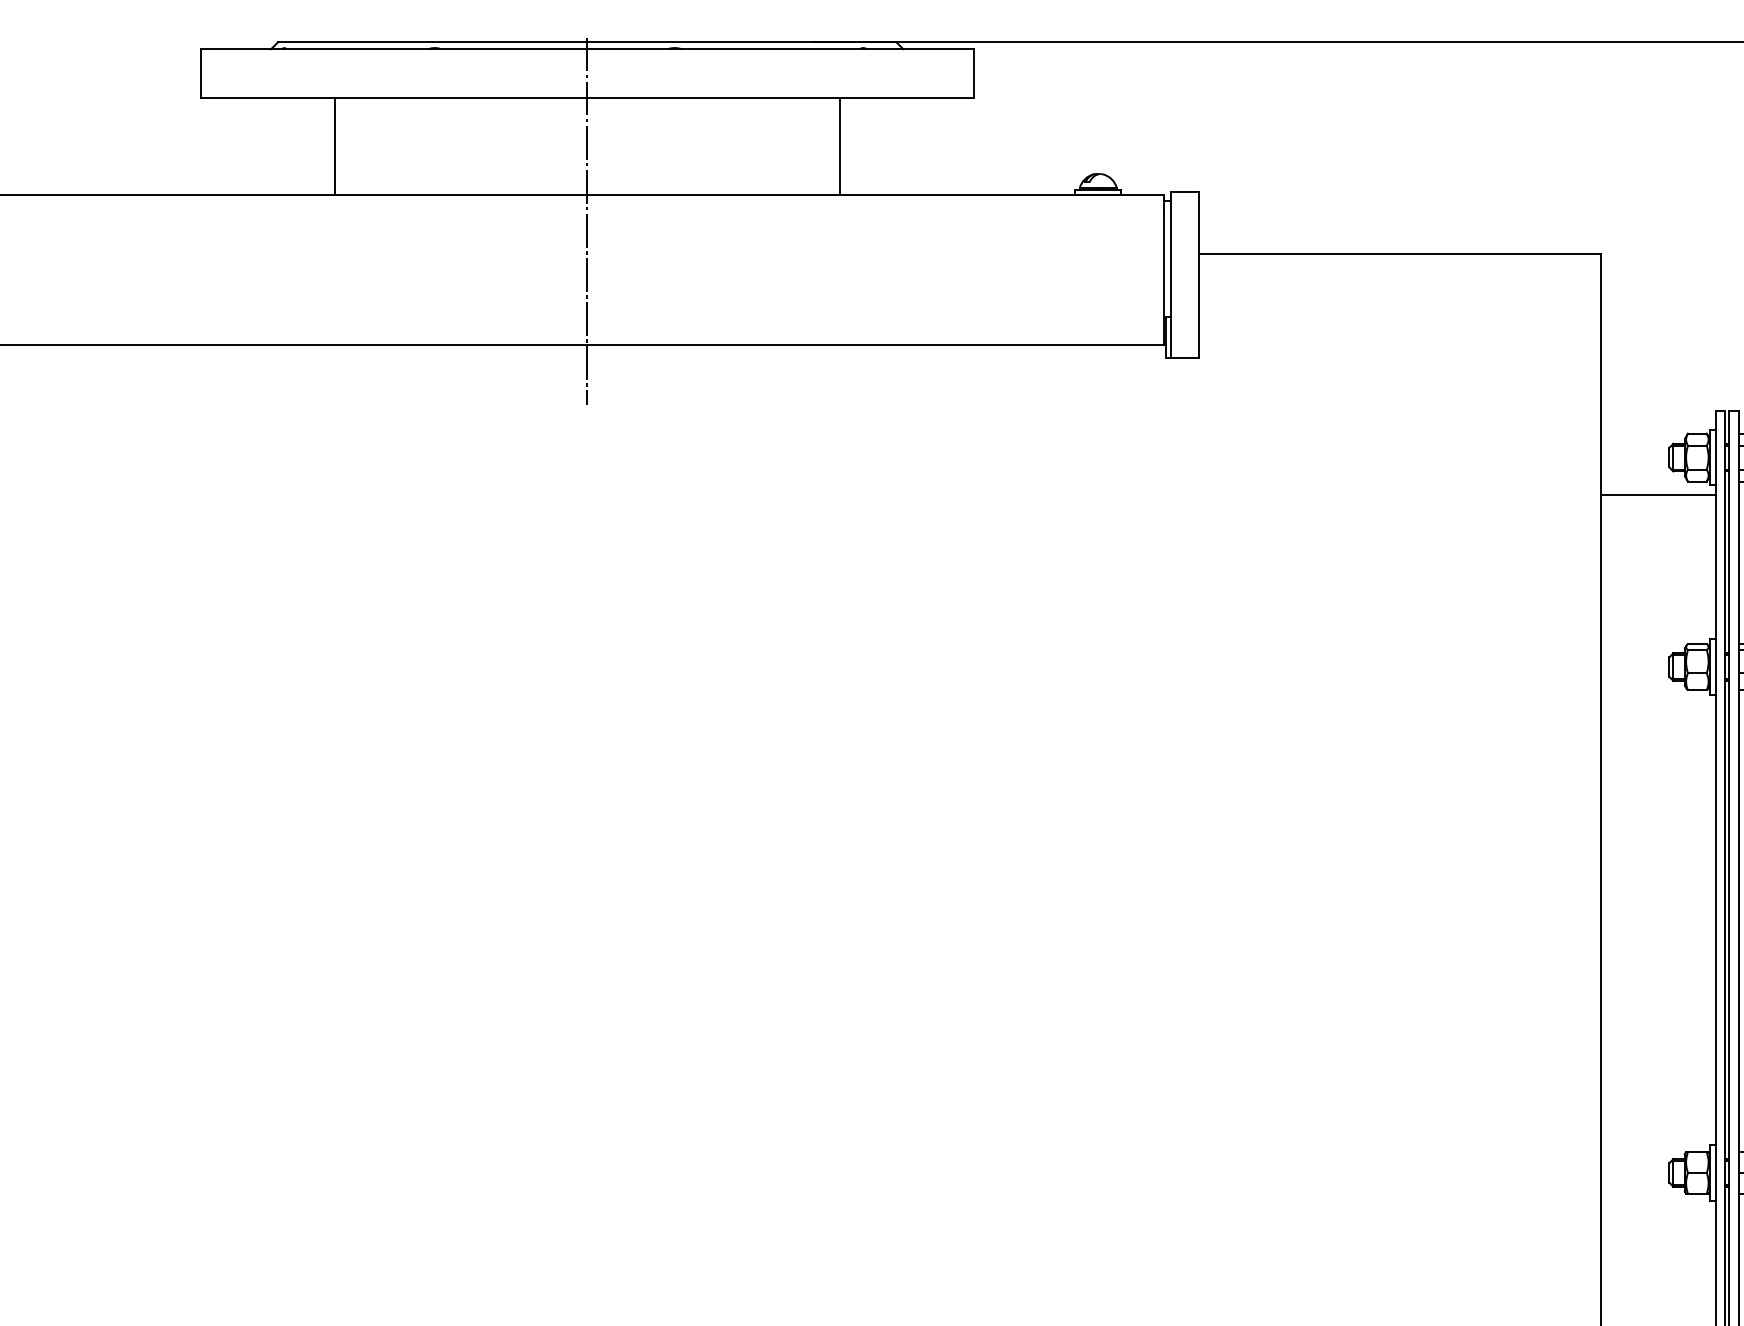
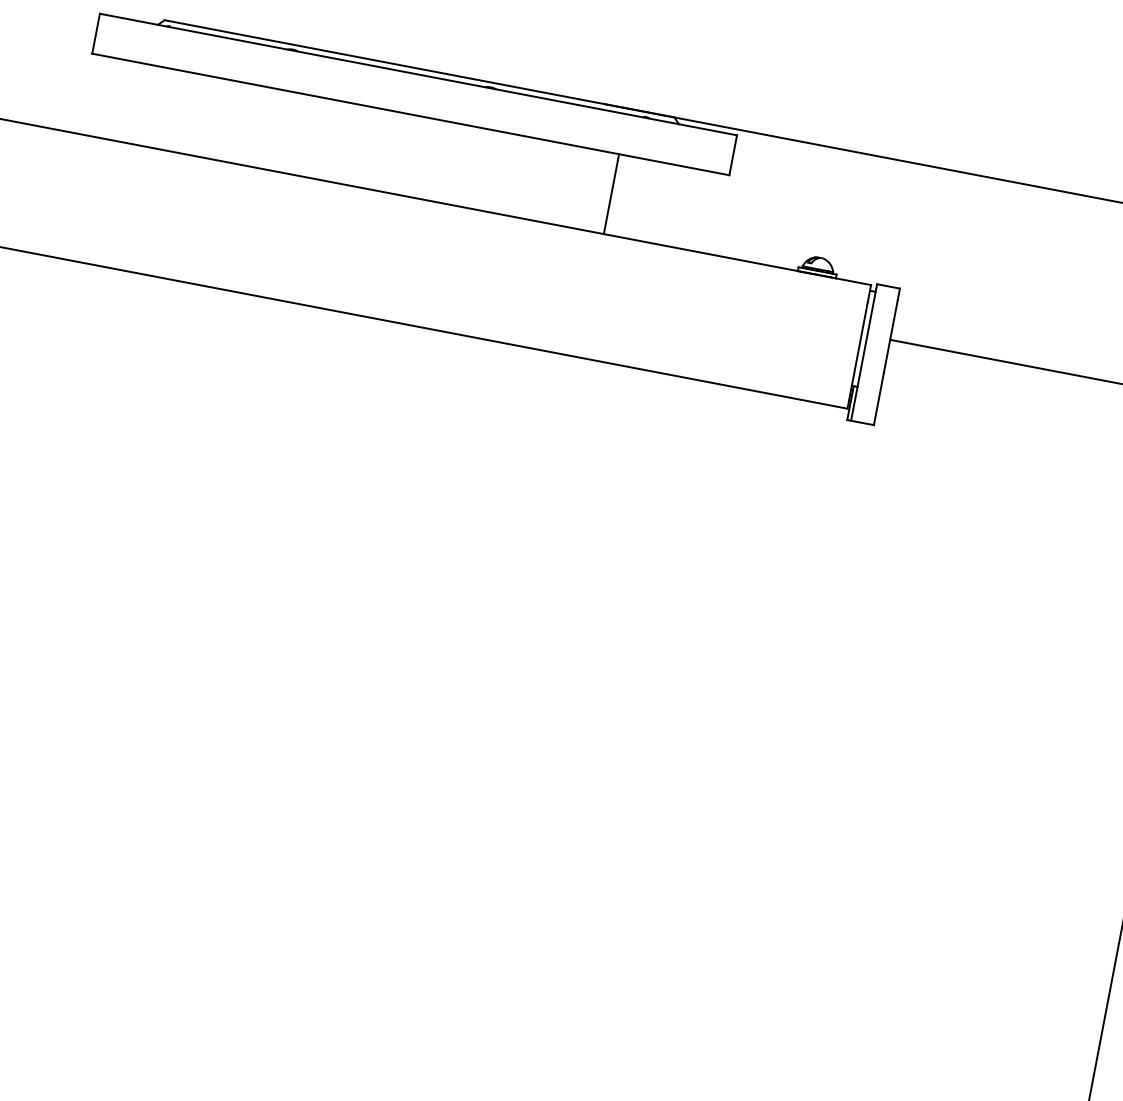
line: (334, 145) -> (194, 114), removed
line: (587, 220) -> (391, 215), removed

